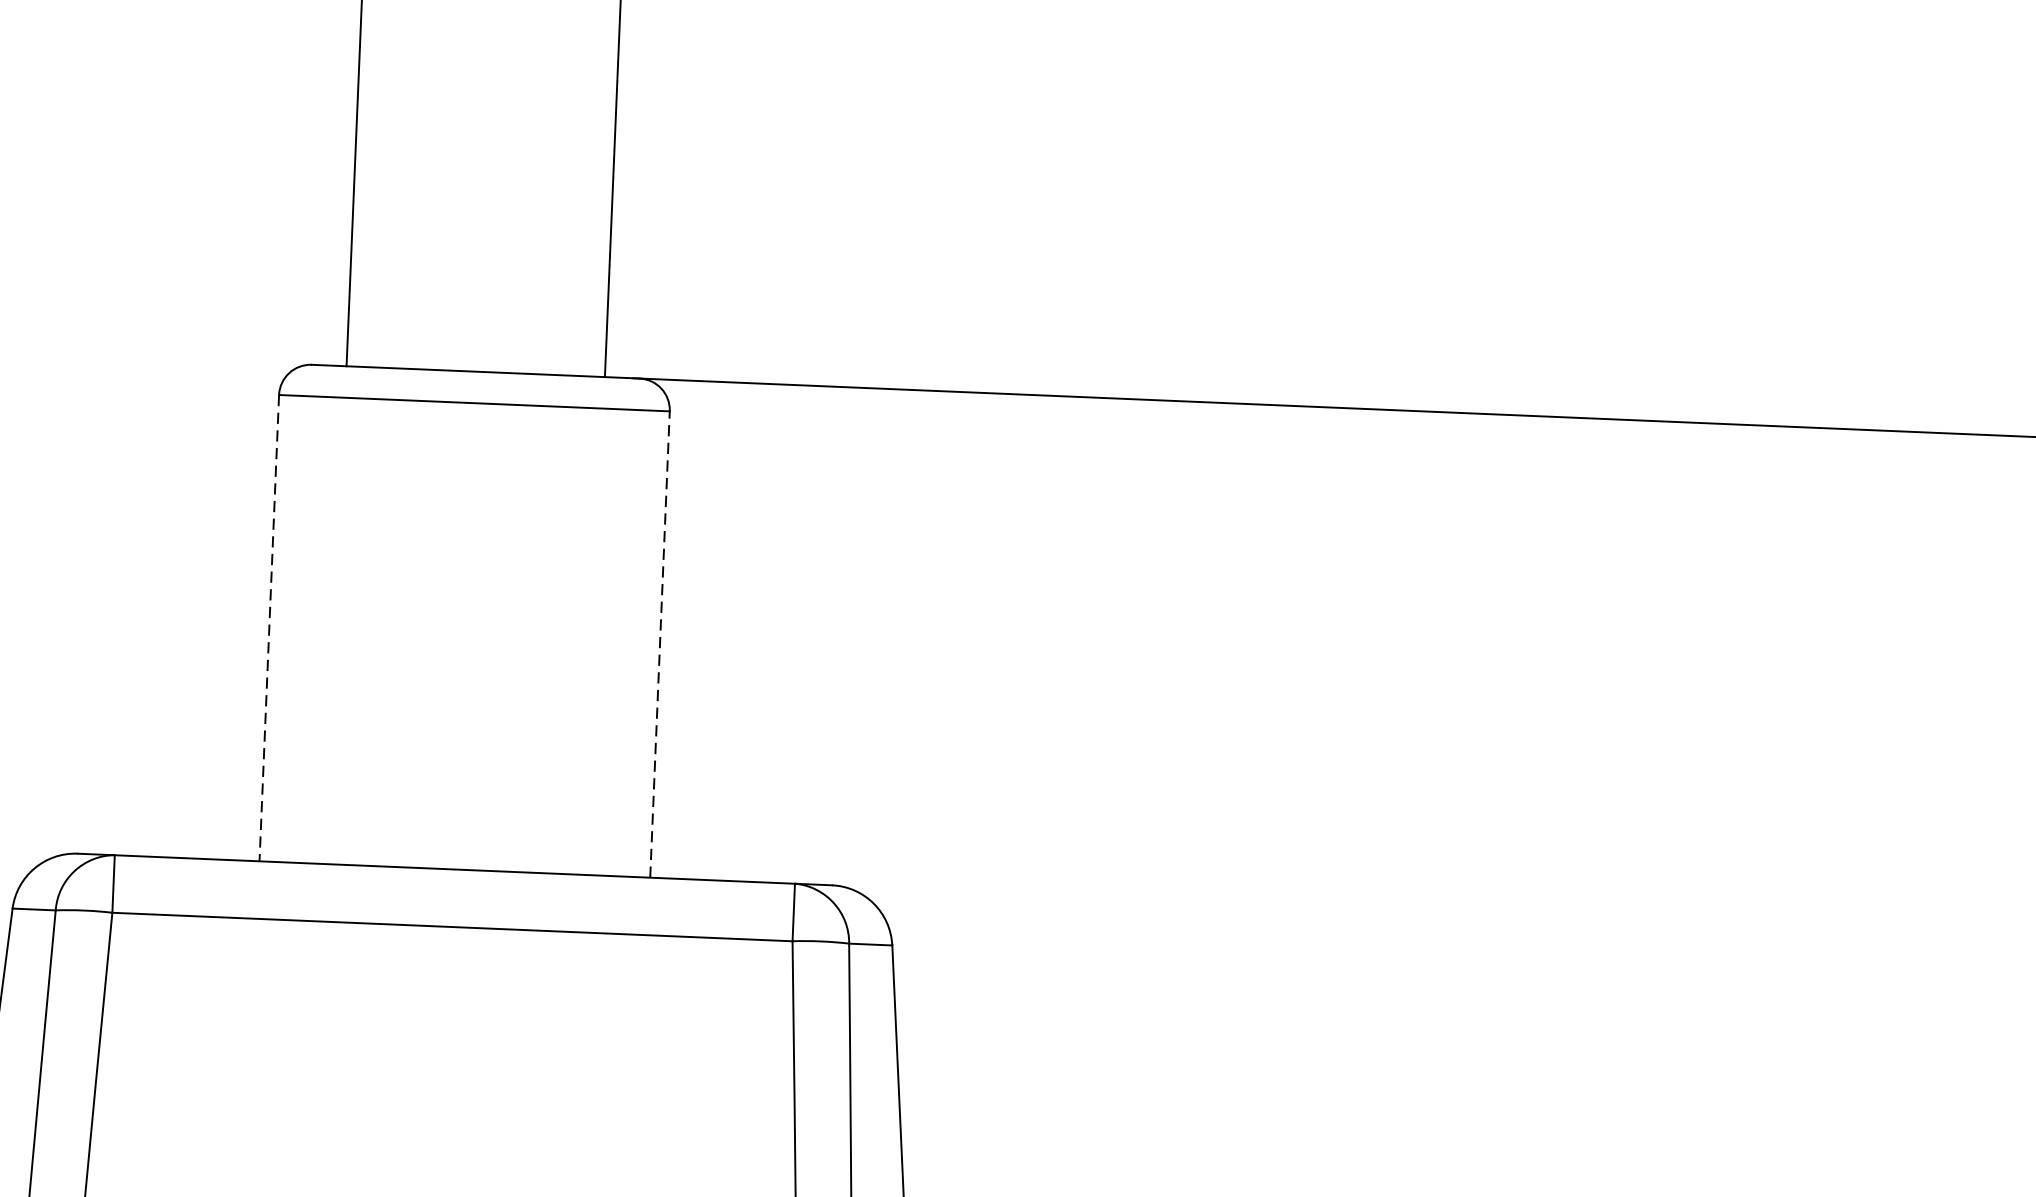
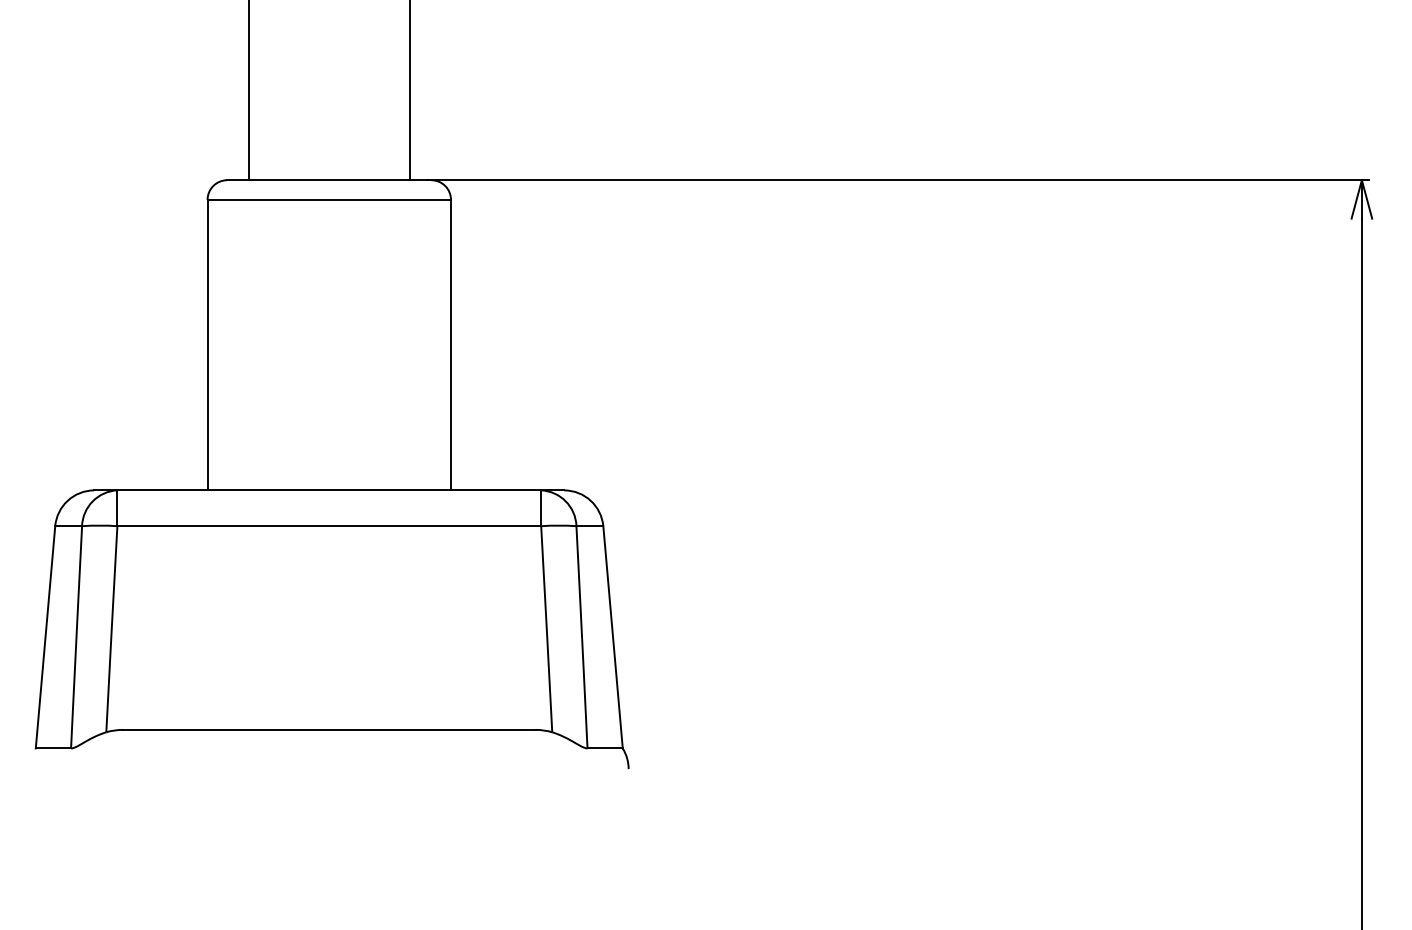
line: (269, 628) -> (207, 345), dashed -> solid
line: (660, 643) -> (451, 344), dashed -> solid

